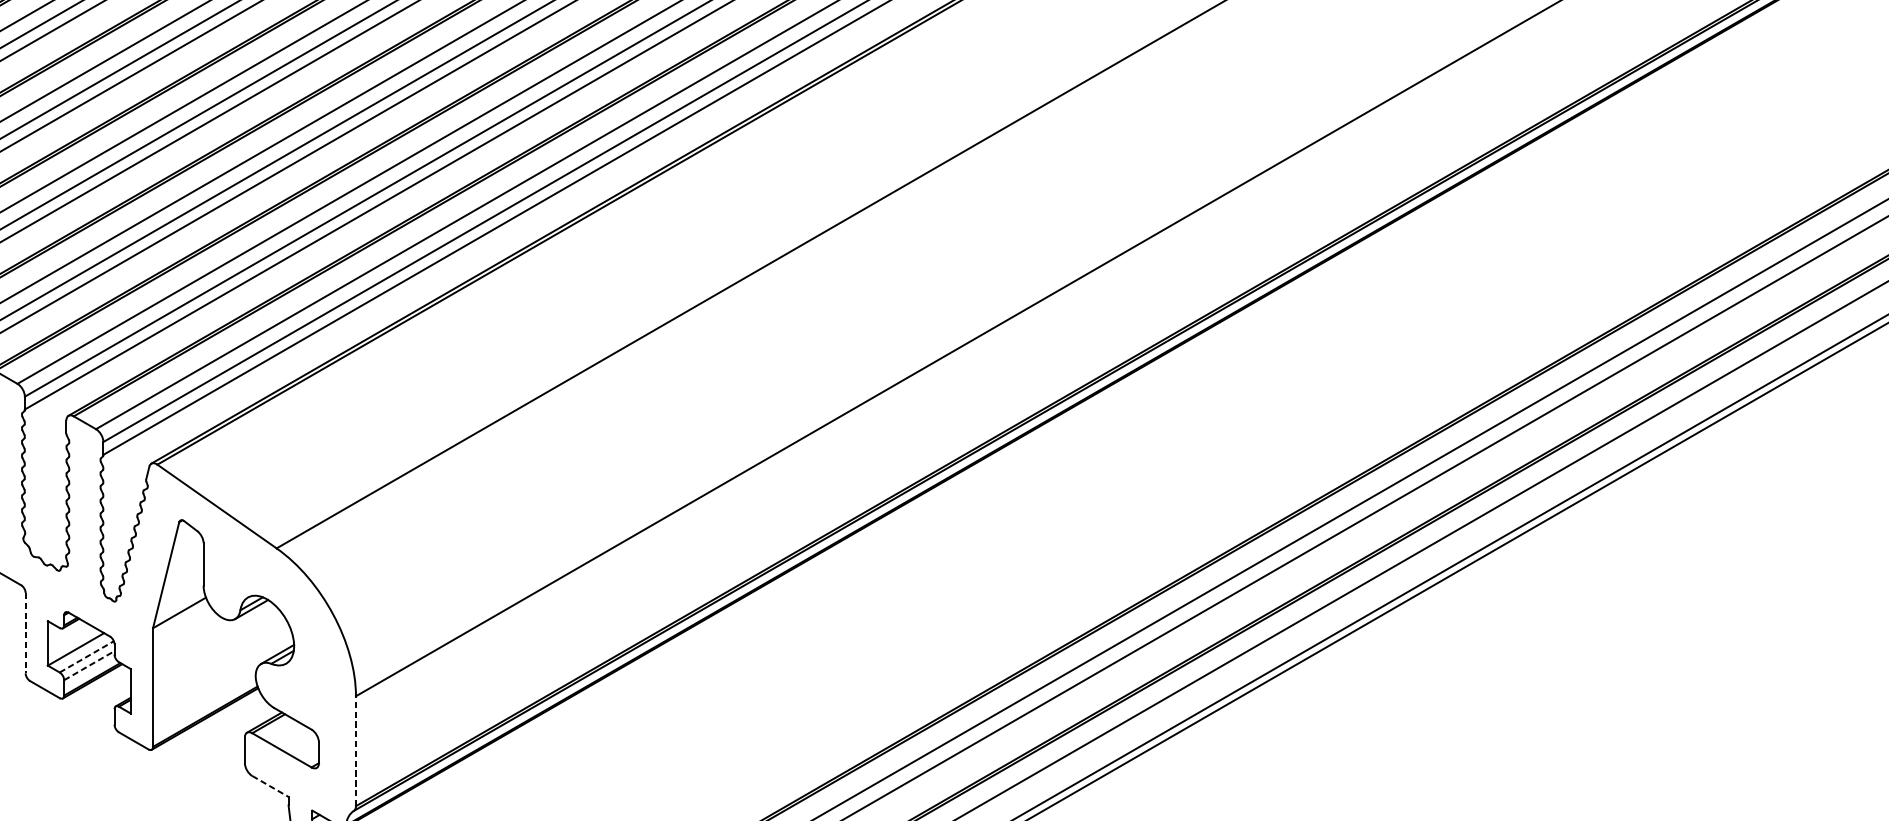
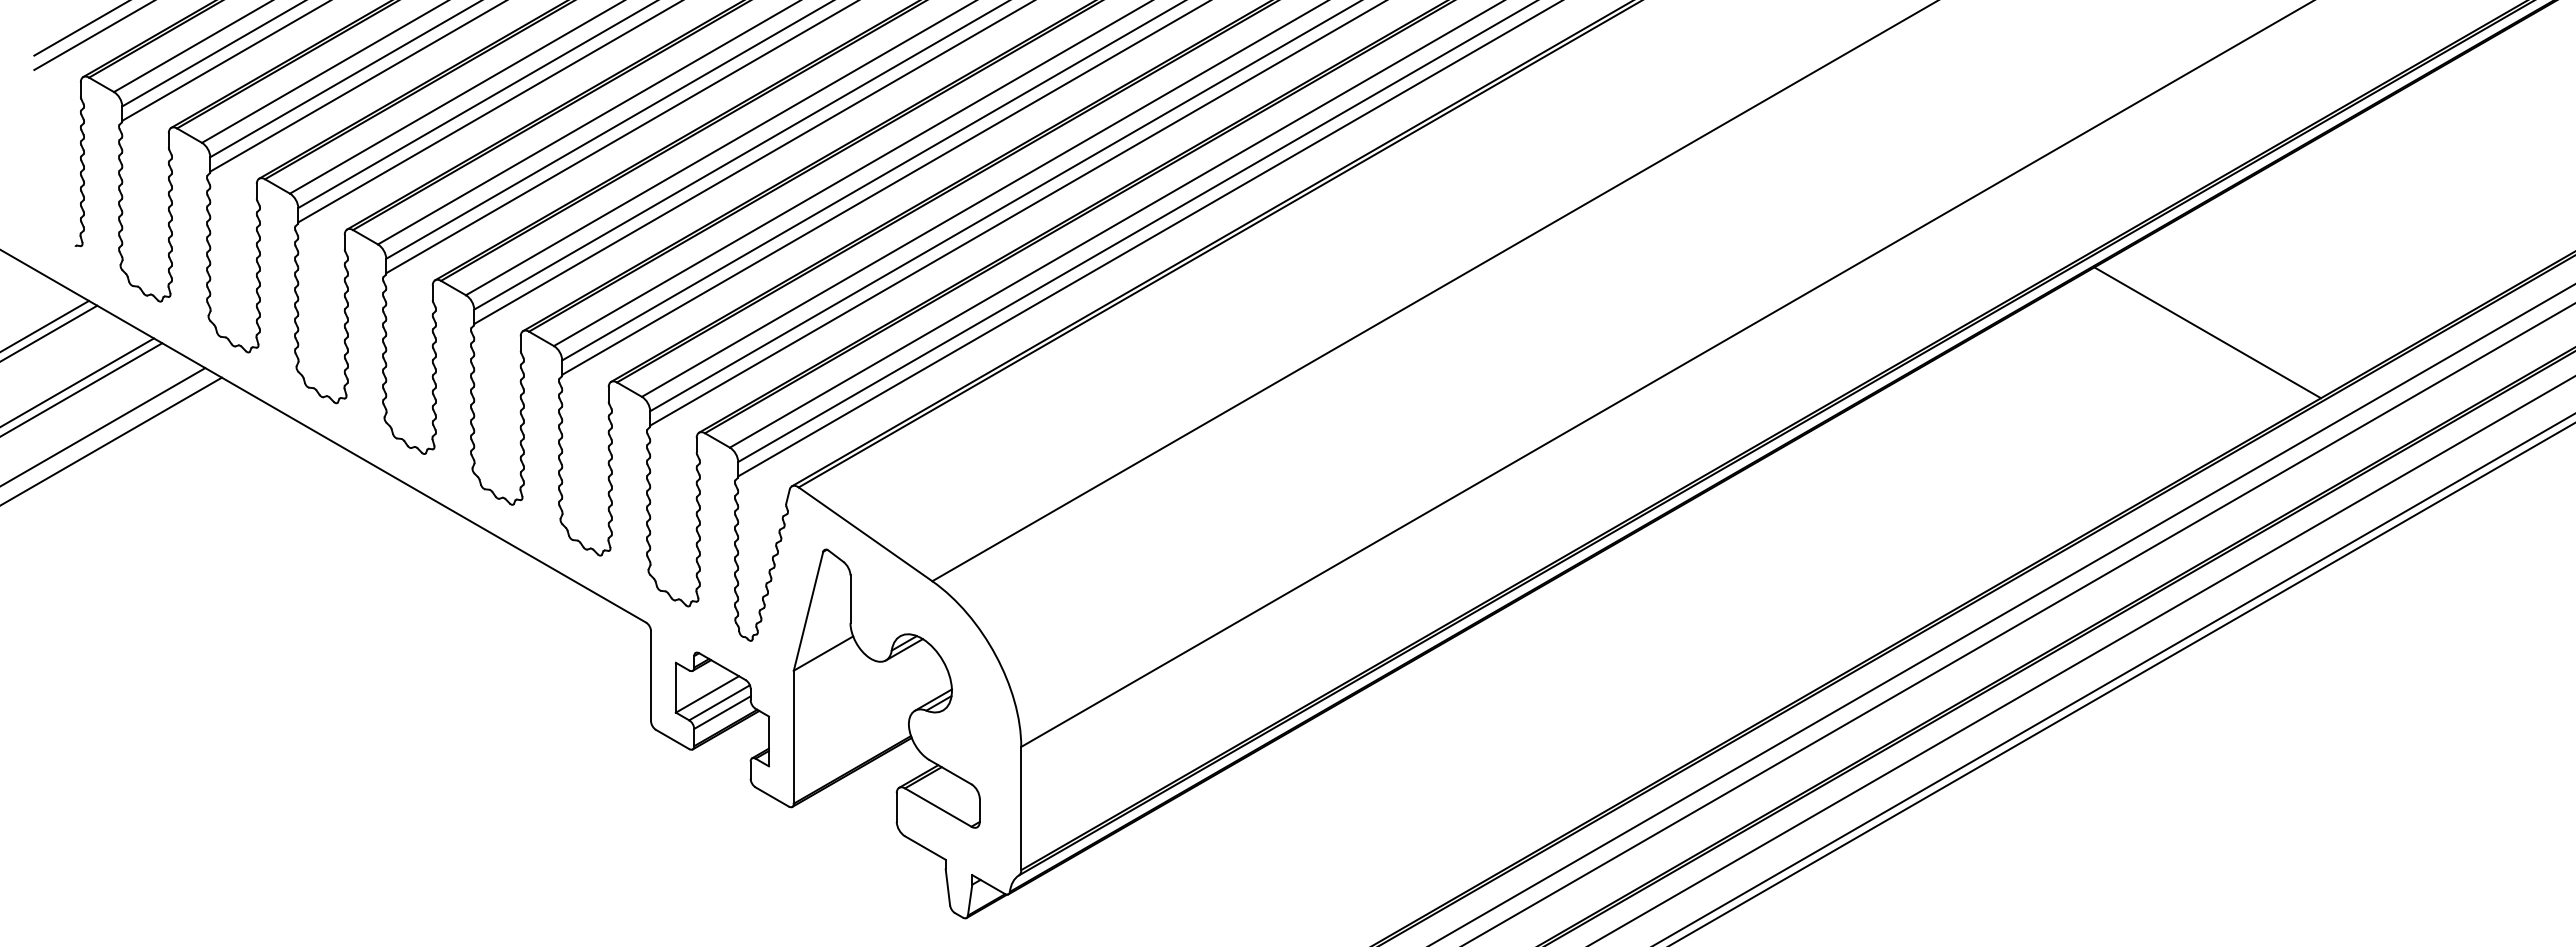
line: (1414, 326) -> (2207, 332), added
line: (26, 633) -> (651, 676), dashed -> solid
line: (87, 656) -> (720, 702), dashed -> solid
line: (89, 665) -> (722, 712), dashed -> solid
line: (356, 751) -> (1021, 808), dashed -> solid
line: (270, 786) -> (925, 848), dashed -> solid

